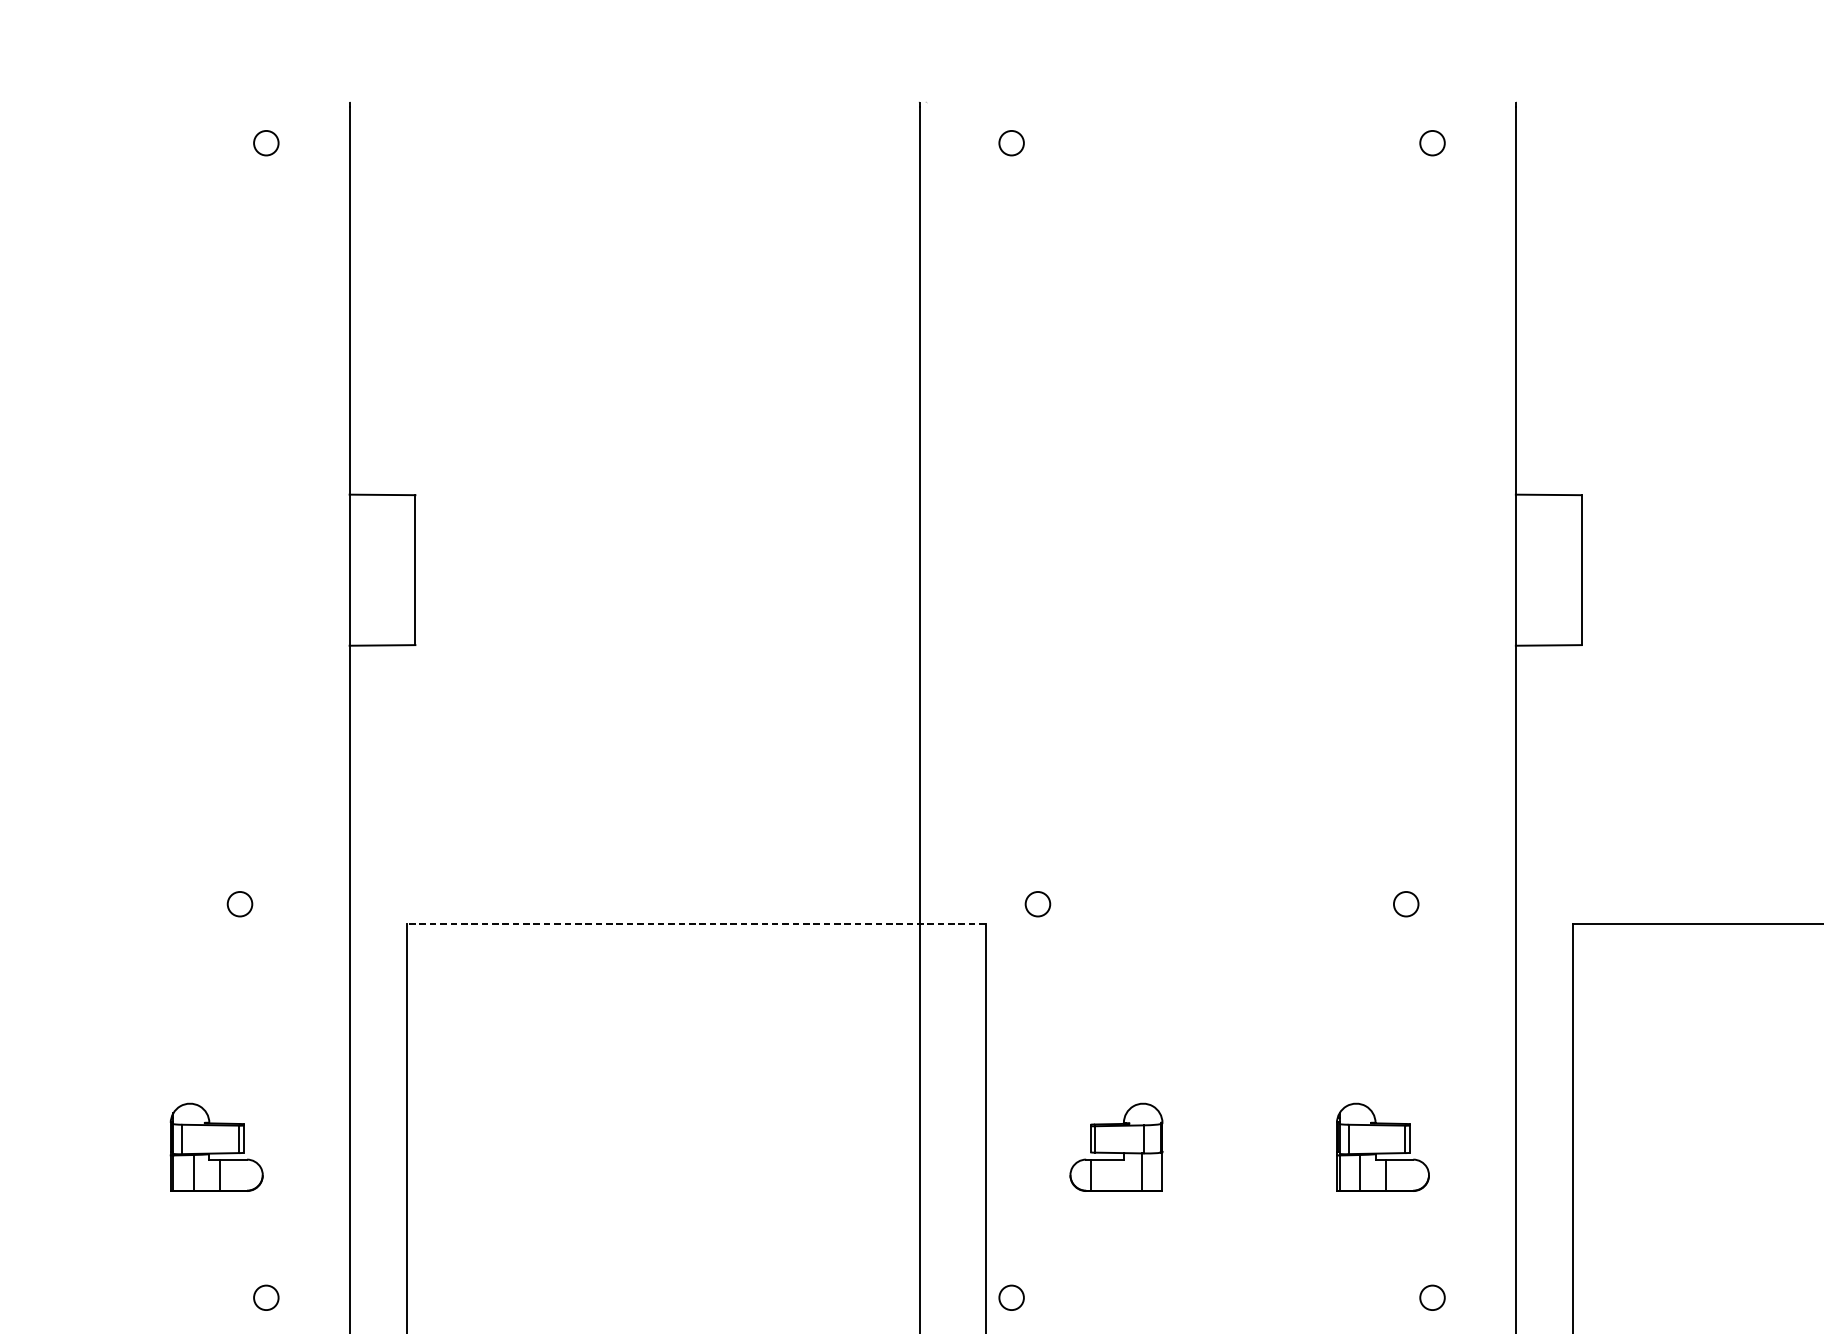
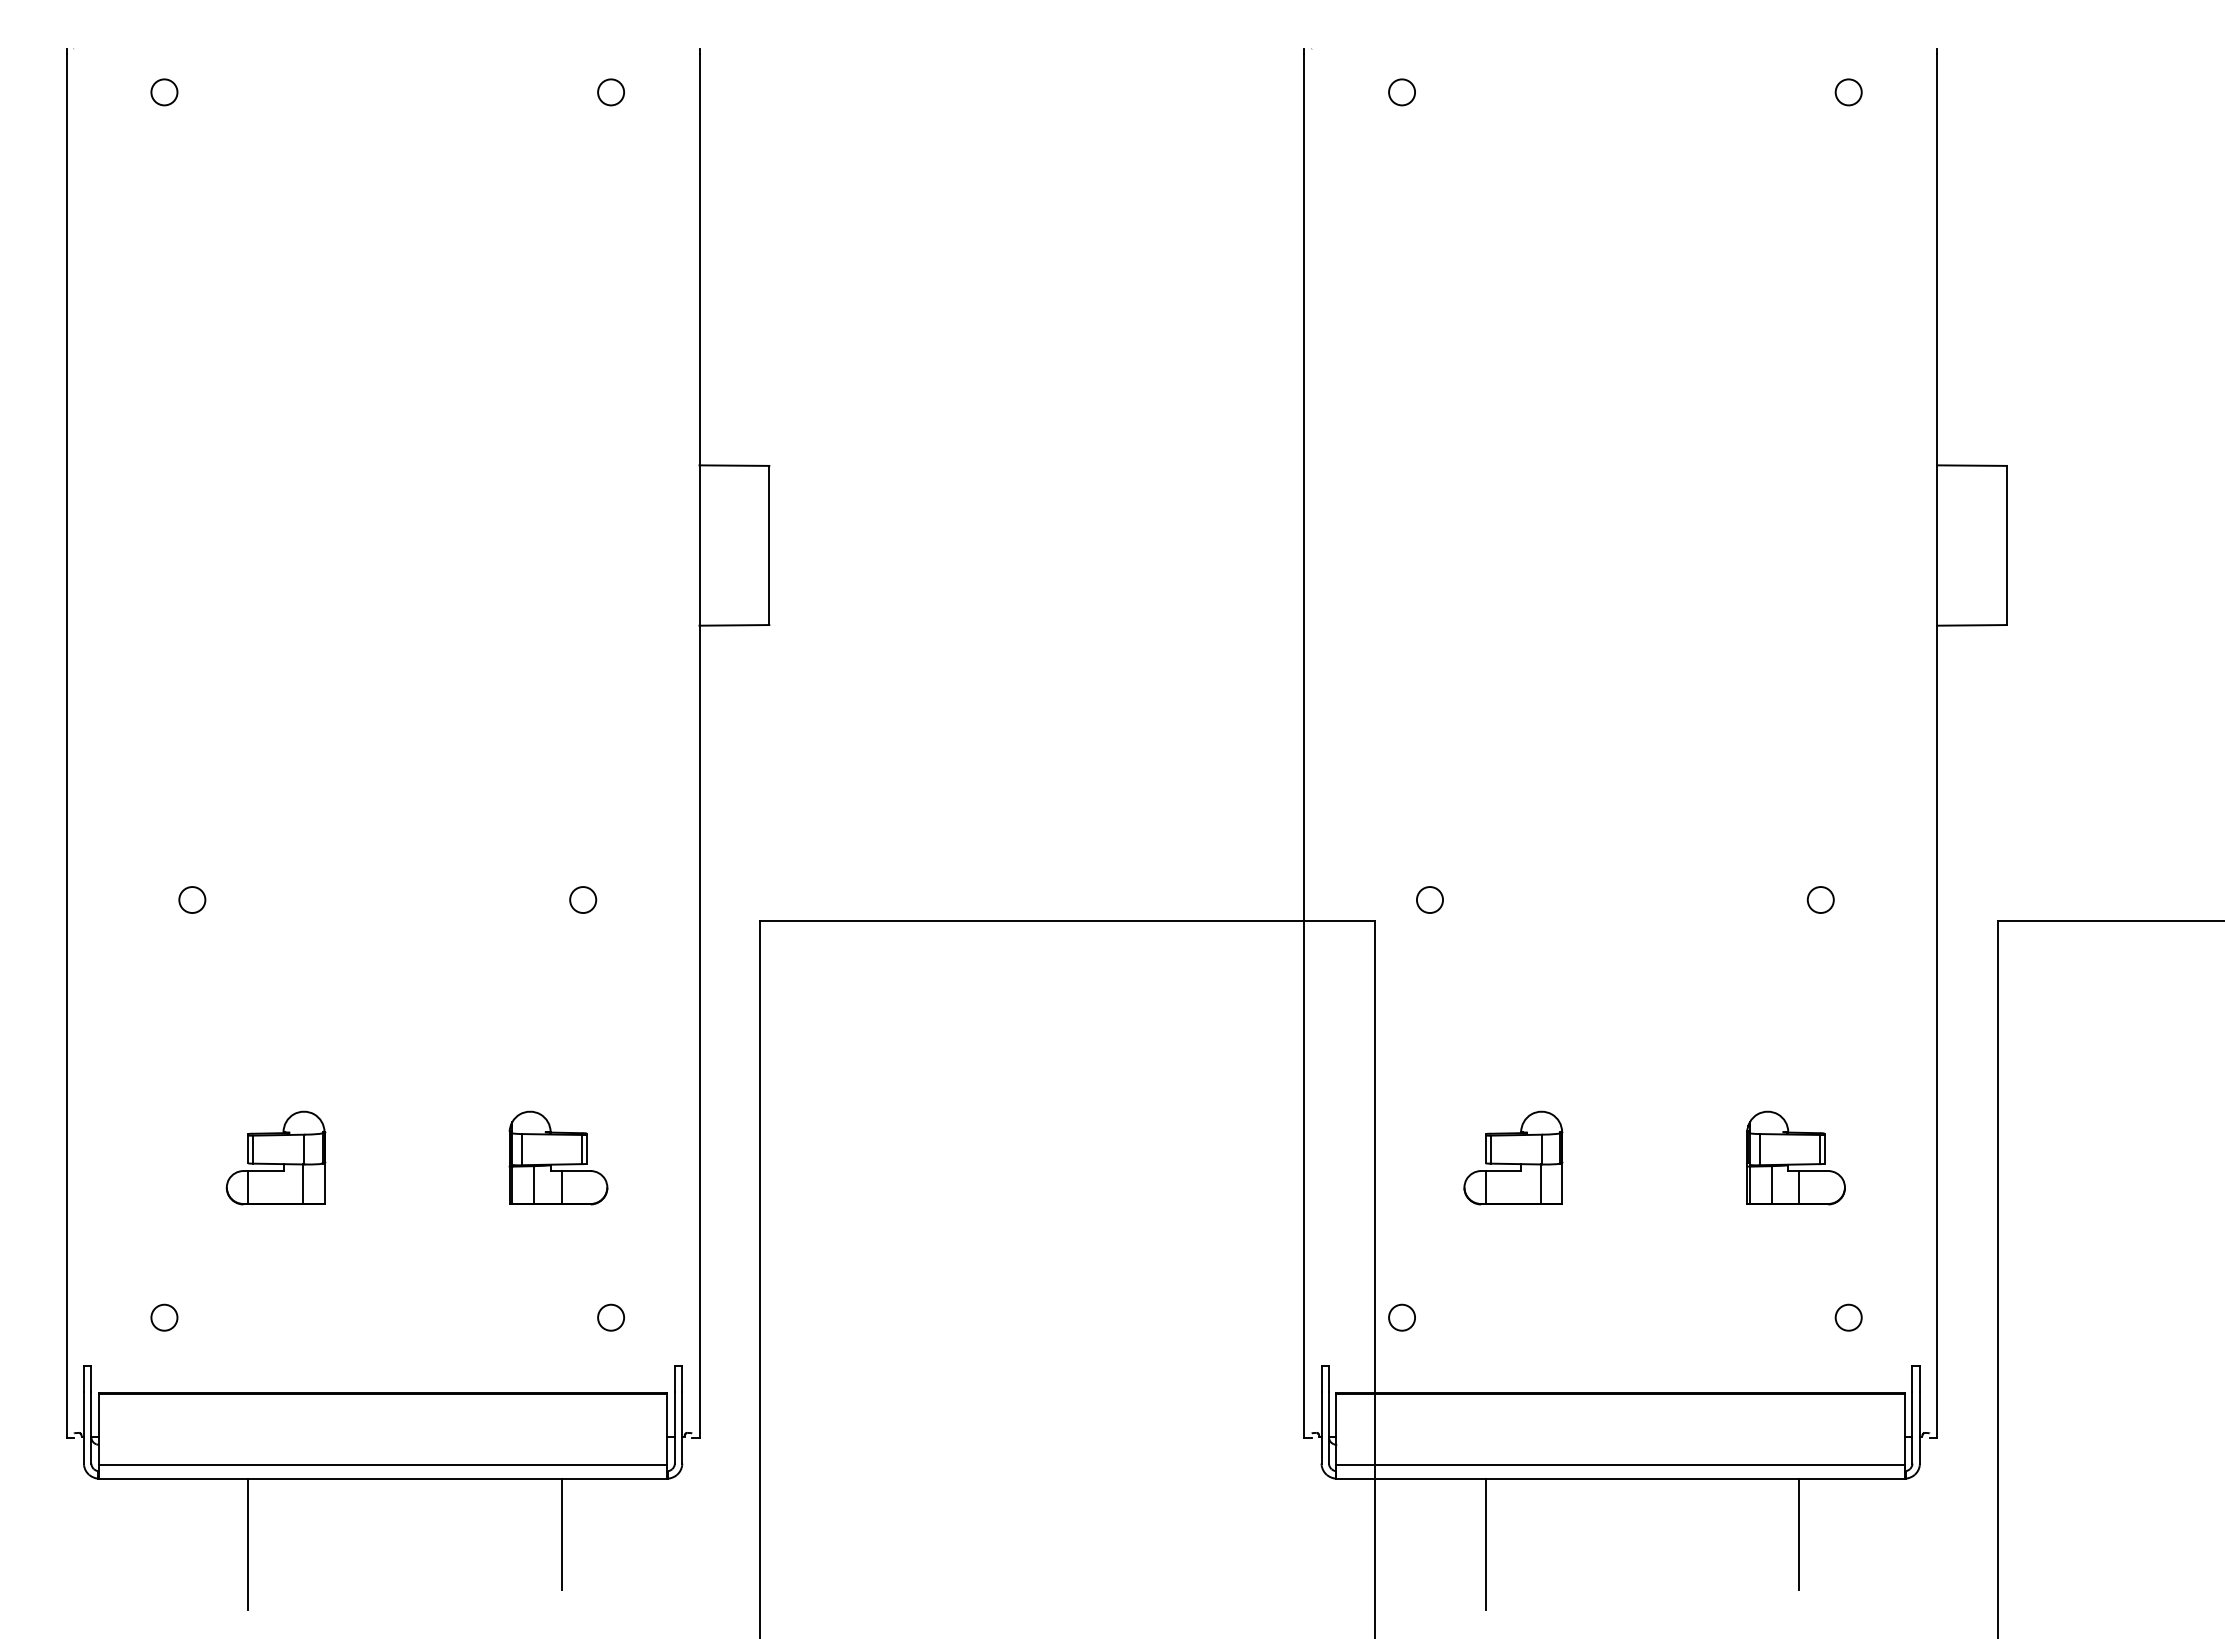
line: (695, 923) -> (1066, 920), dashed -> solid

